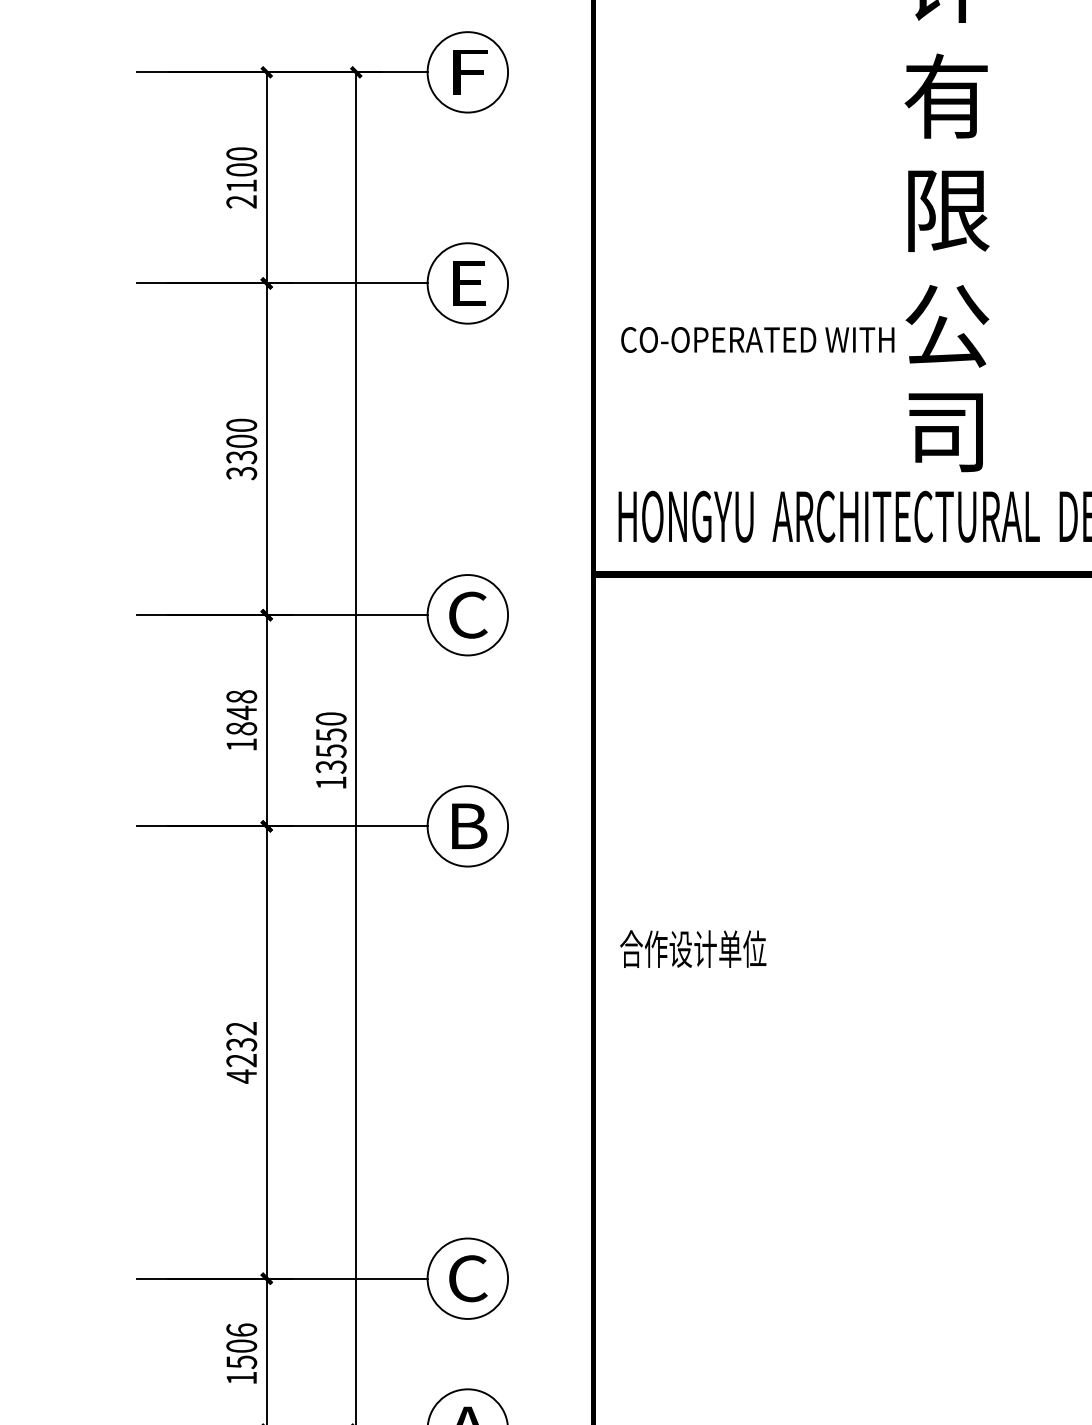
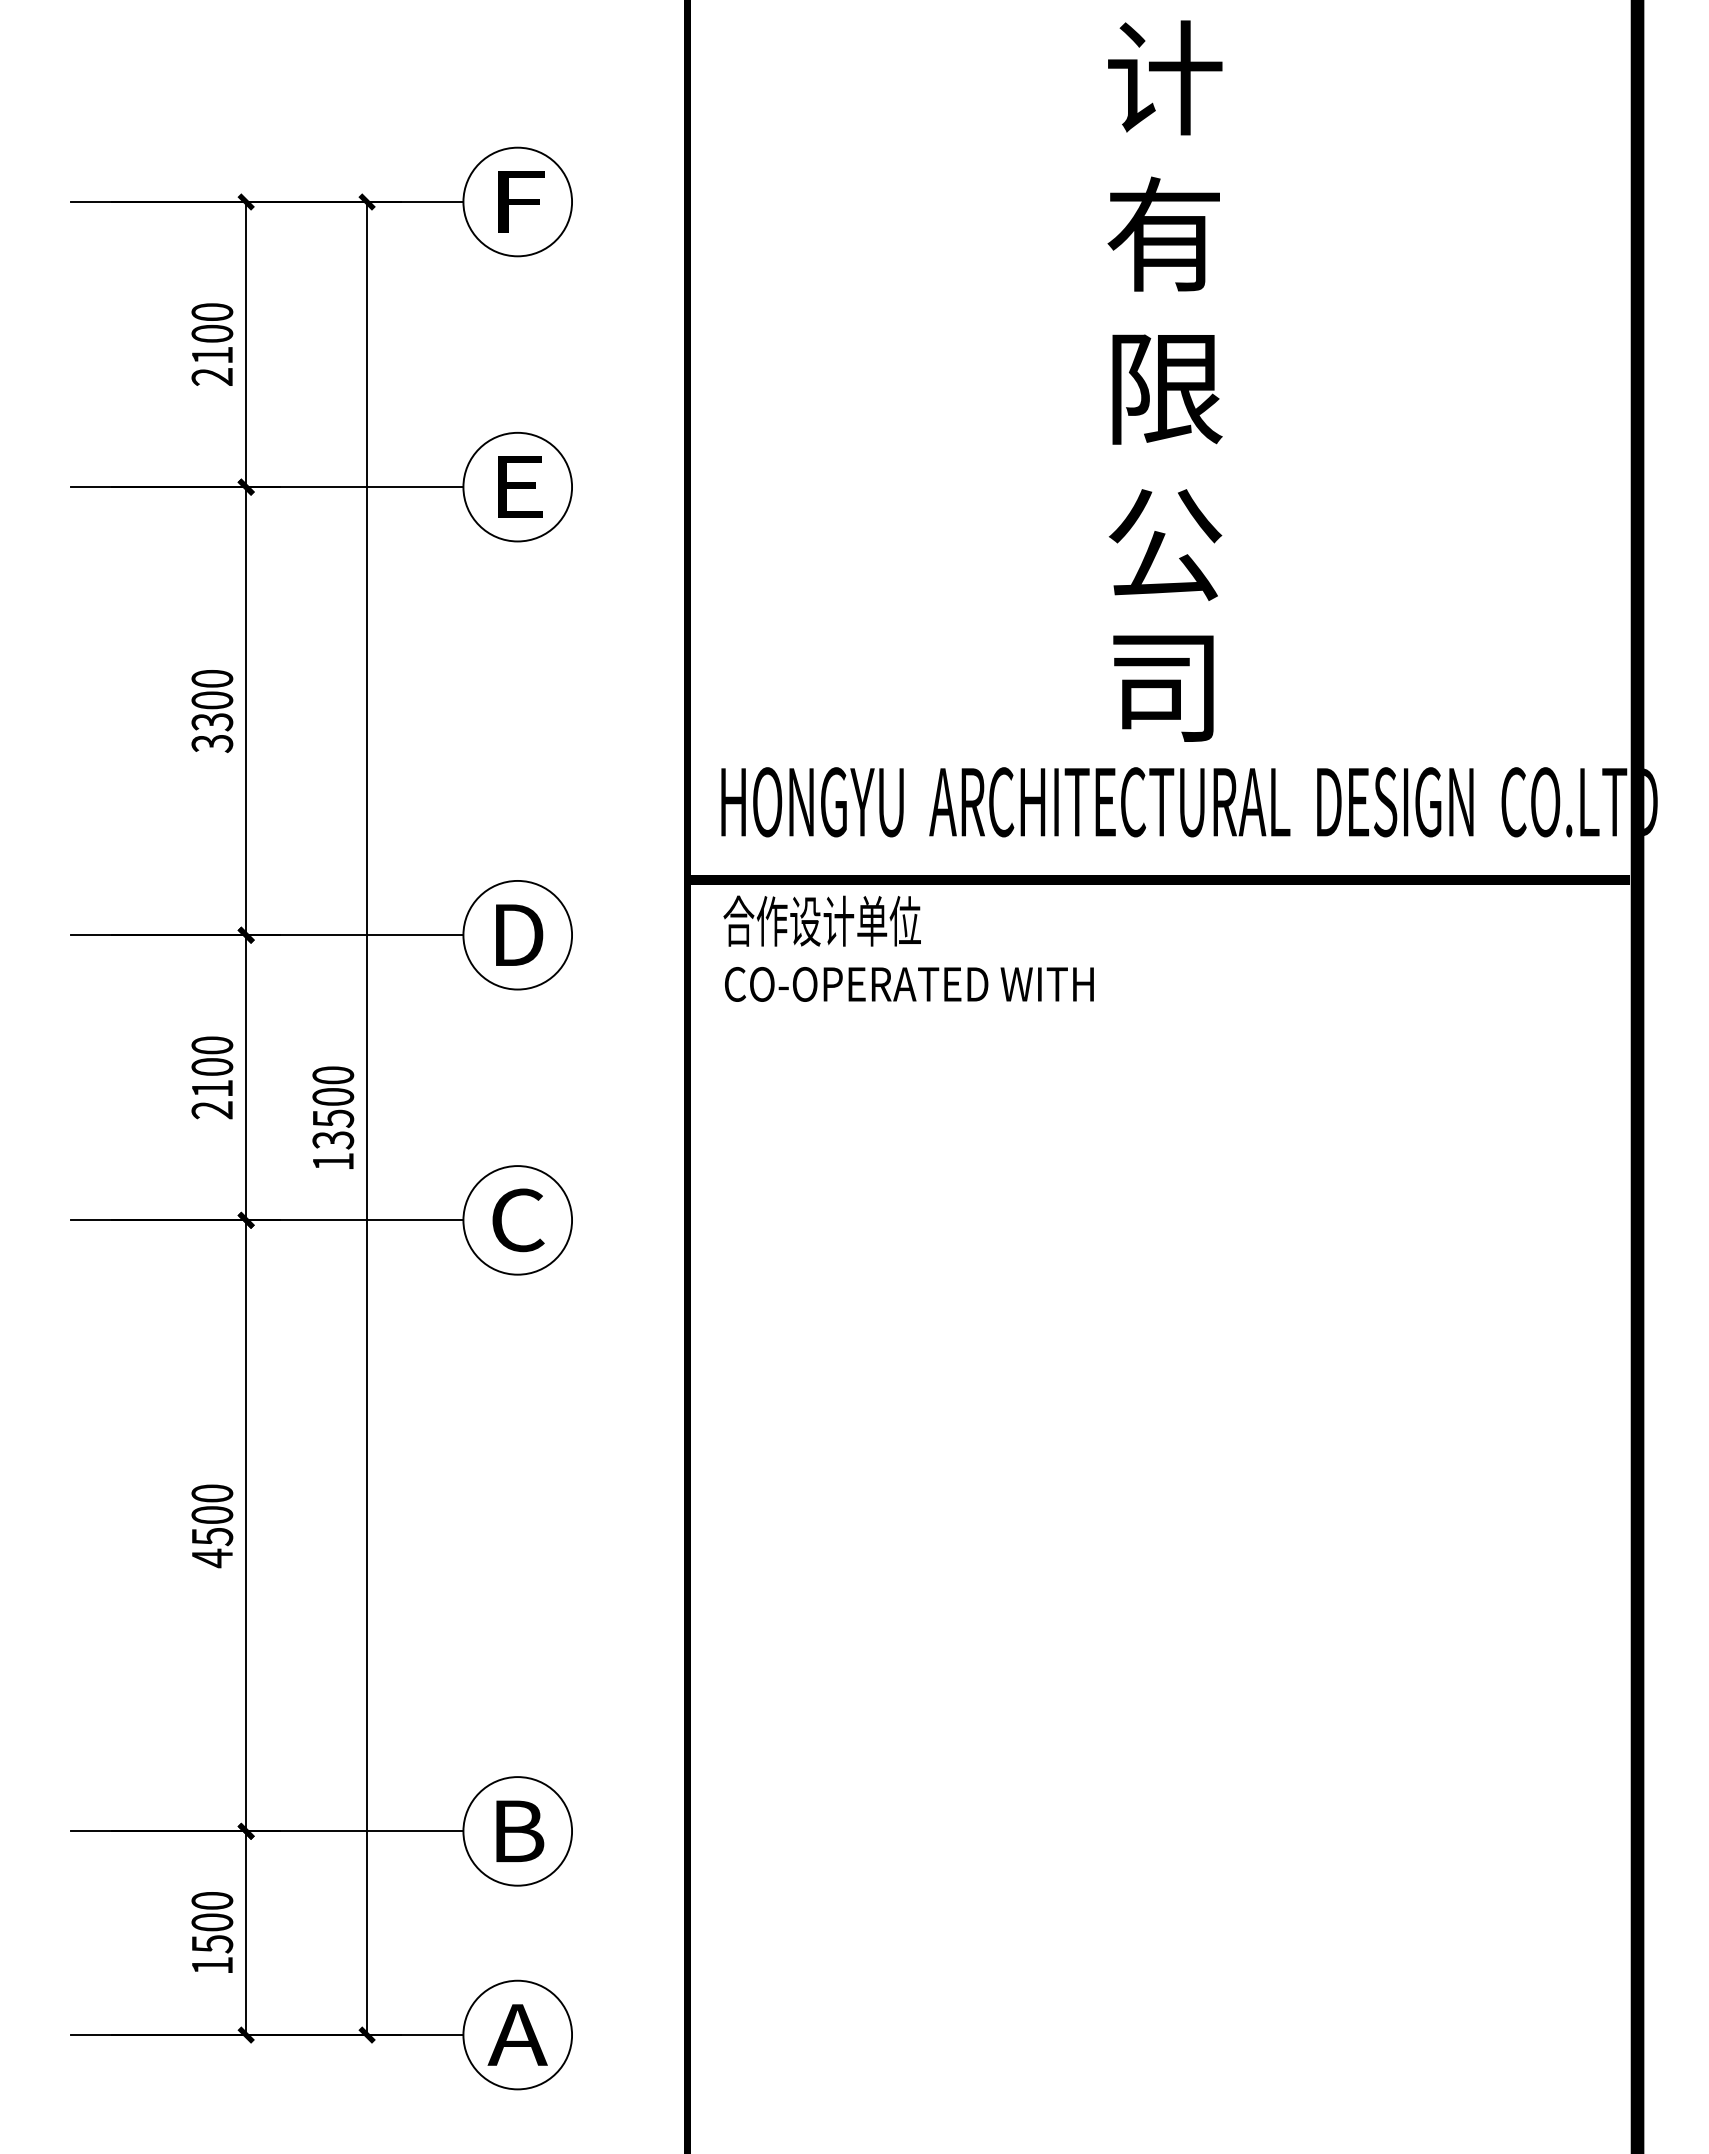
text: (757, 340) -> (909, 984), moved
text: (468, 614) -> (518, 934), C -> D
text: (241, 720) -> (212, 1077), 1848 -> 2100
text: (331, 735) -> (333, 1097), 13550 -> 13500
text: (468, 826) -> (518, 1220), B -> C
text: (692, 948) -> (821, 920), moved
text: (241, 1044) -> (212, 1515), 4232 -> 4500
text: (468, 1278) -> (518, 1831), C -> B
text: (241, 1329) -> (212, 1900), 1506 -> 1500

